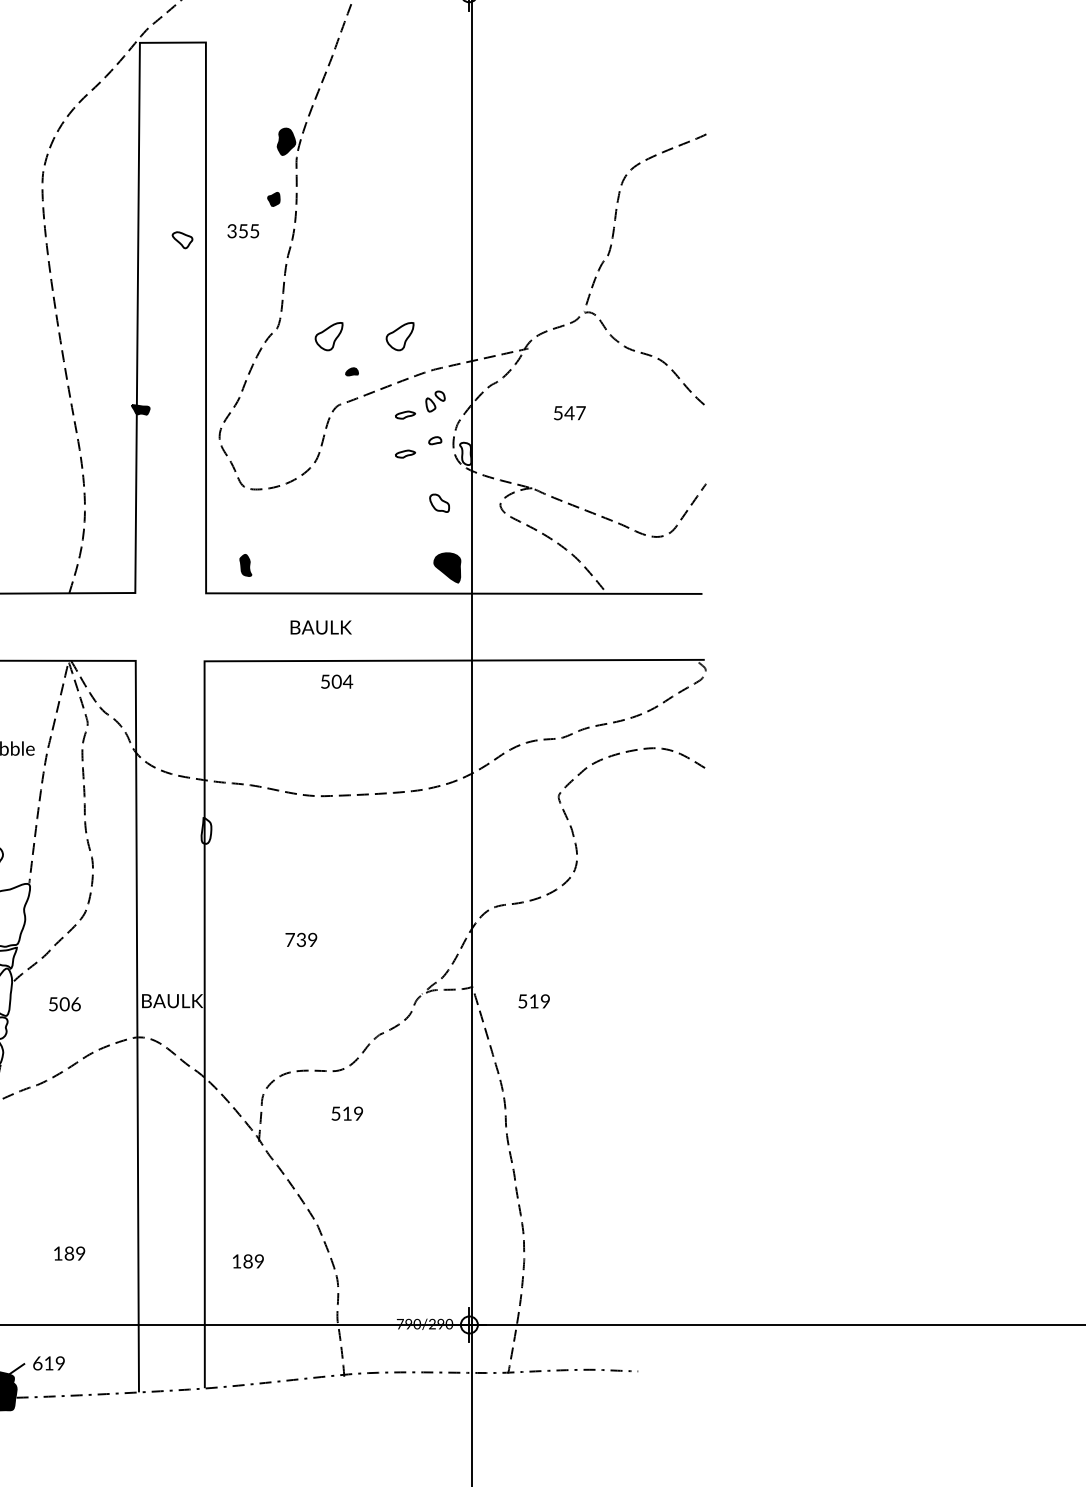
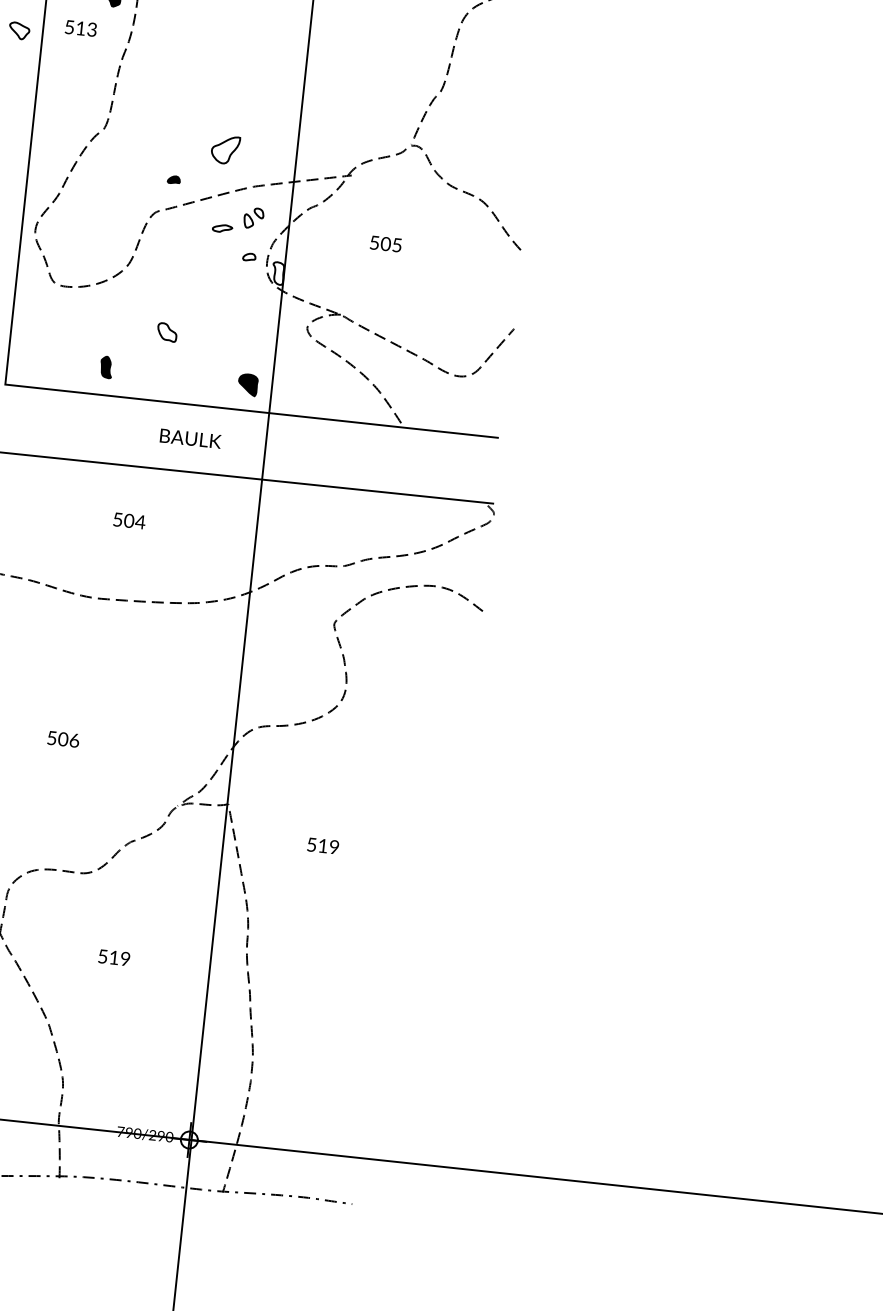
text: (243, 231) -> (80, 28), 355 -> 513
part: (328, 336) -> (154, 142), removed
text: (574, 413) -> (390, 244), 547 -> 505
part: (405, 453) -> (218, 266), removed
part: (439, 502) -> (167, 331), moved
part: (245, 565) -> (106, 367), moved
part: (447, 567) -> (248, 384), size x0.71
text: (320, 627) -> (190, 438), moved
text: (337, 681) -> (129, 520), moved
text: (301, 939) -> (63, 738), 739 -> 506
text: (533, 1001) -> (322, 846), moved
text: (346, 1113) -> (113, 957), moved

